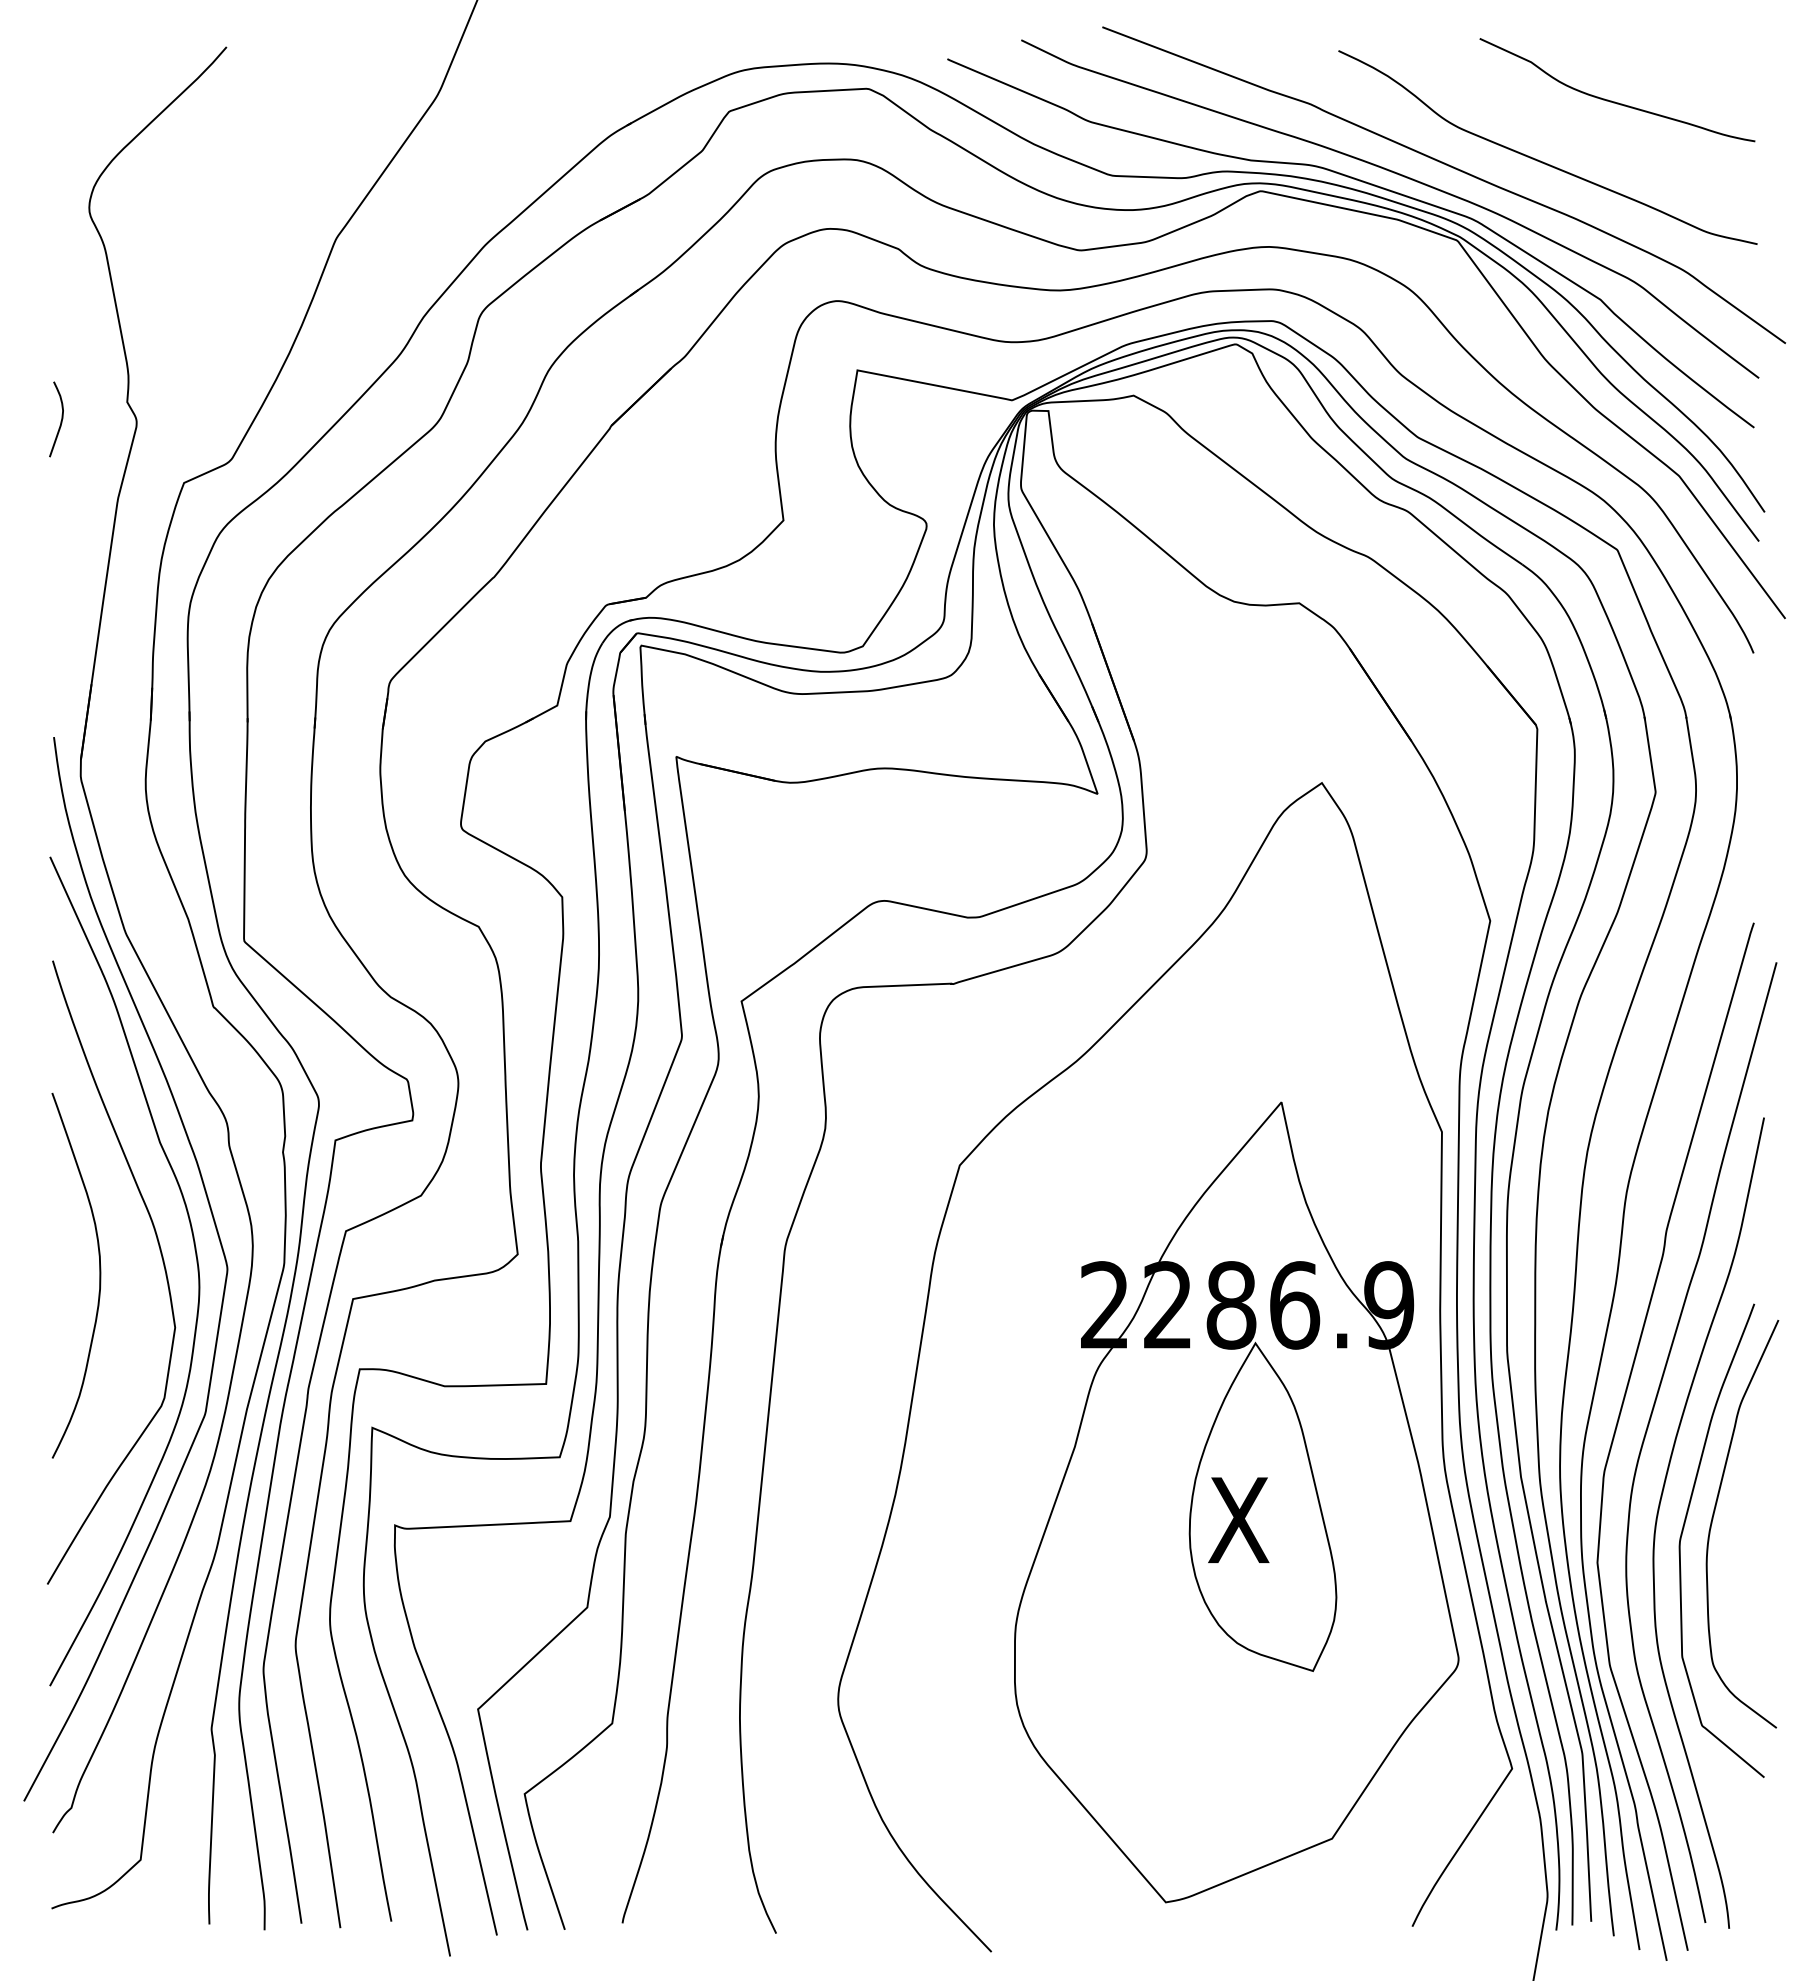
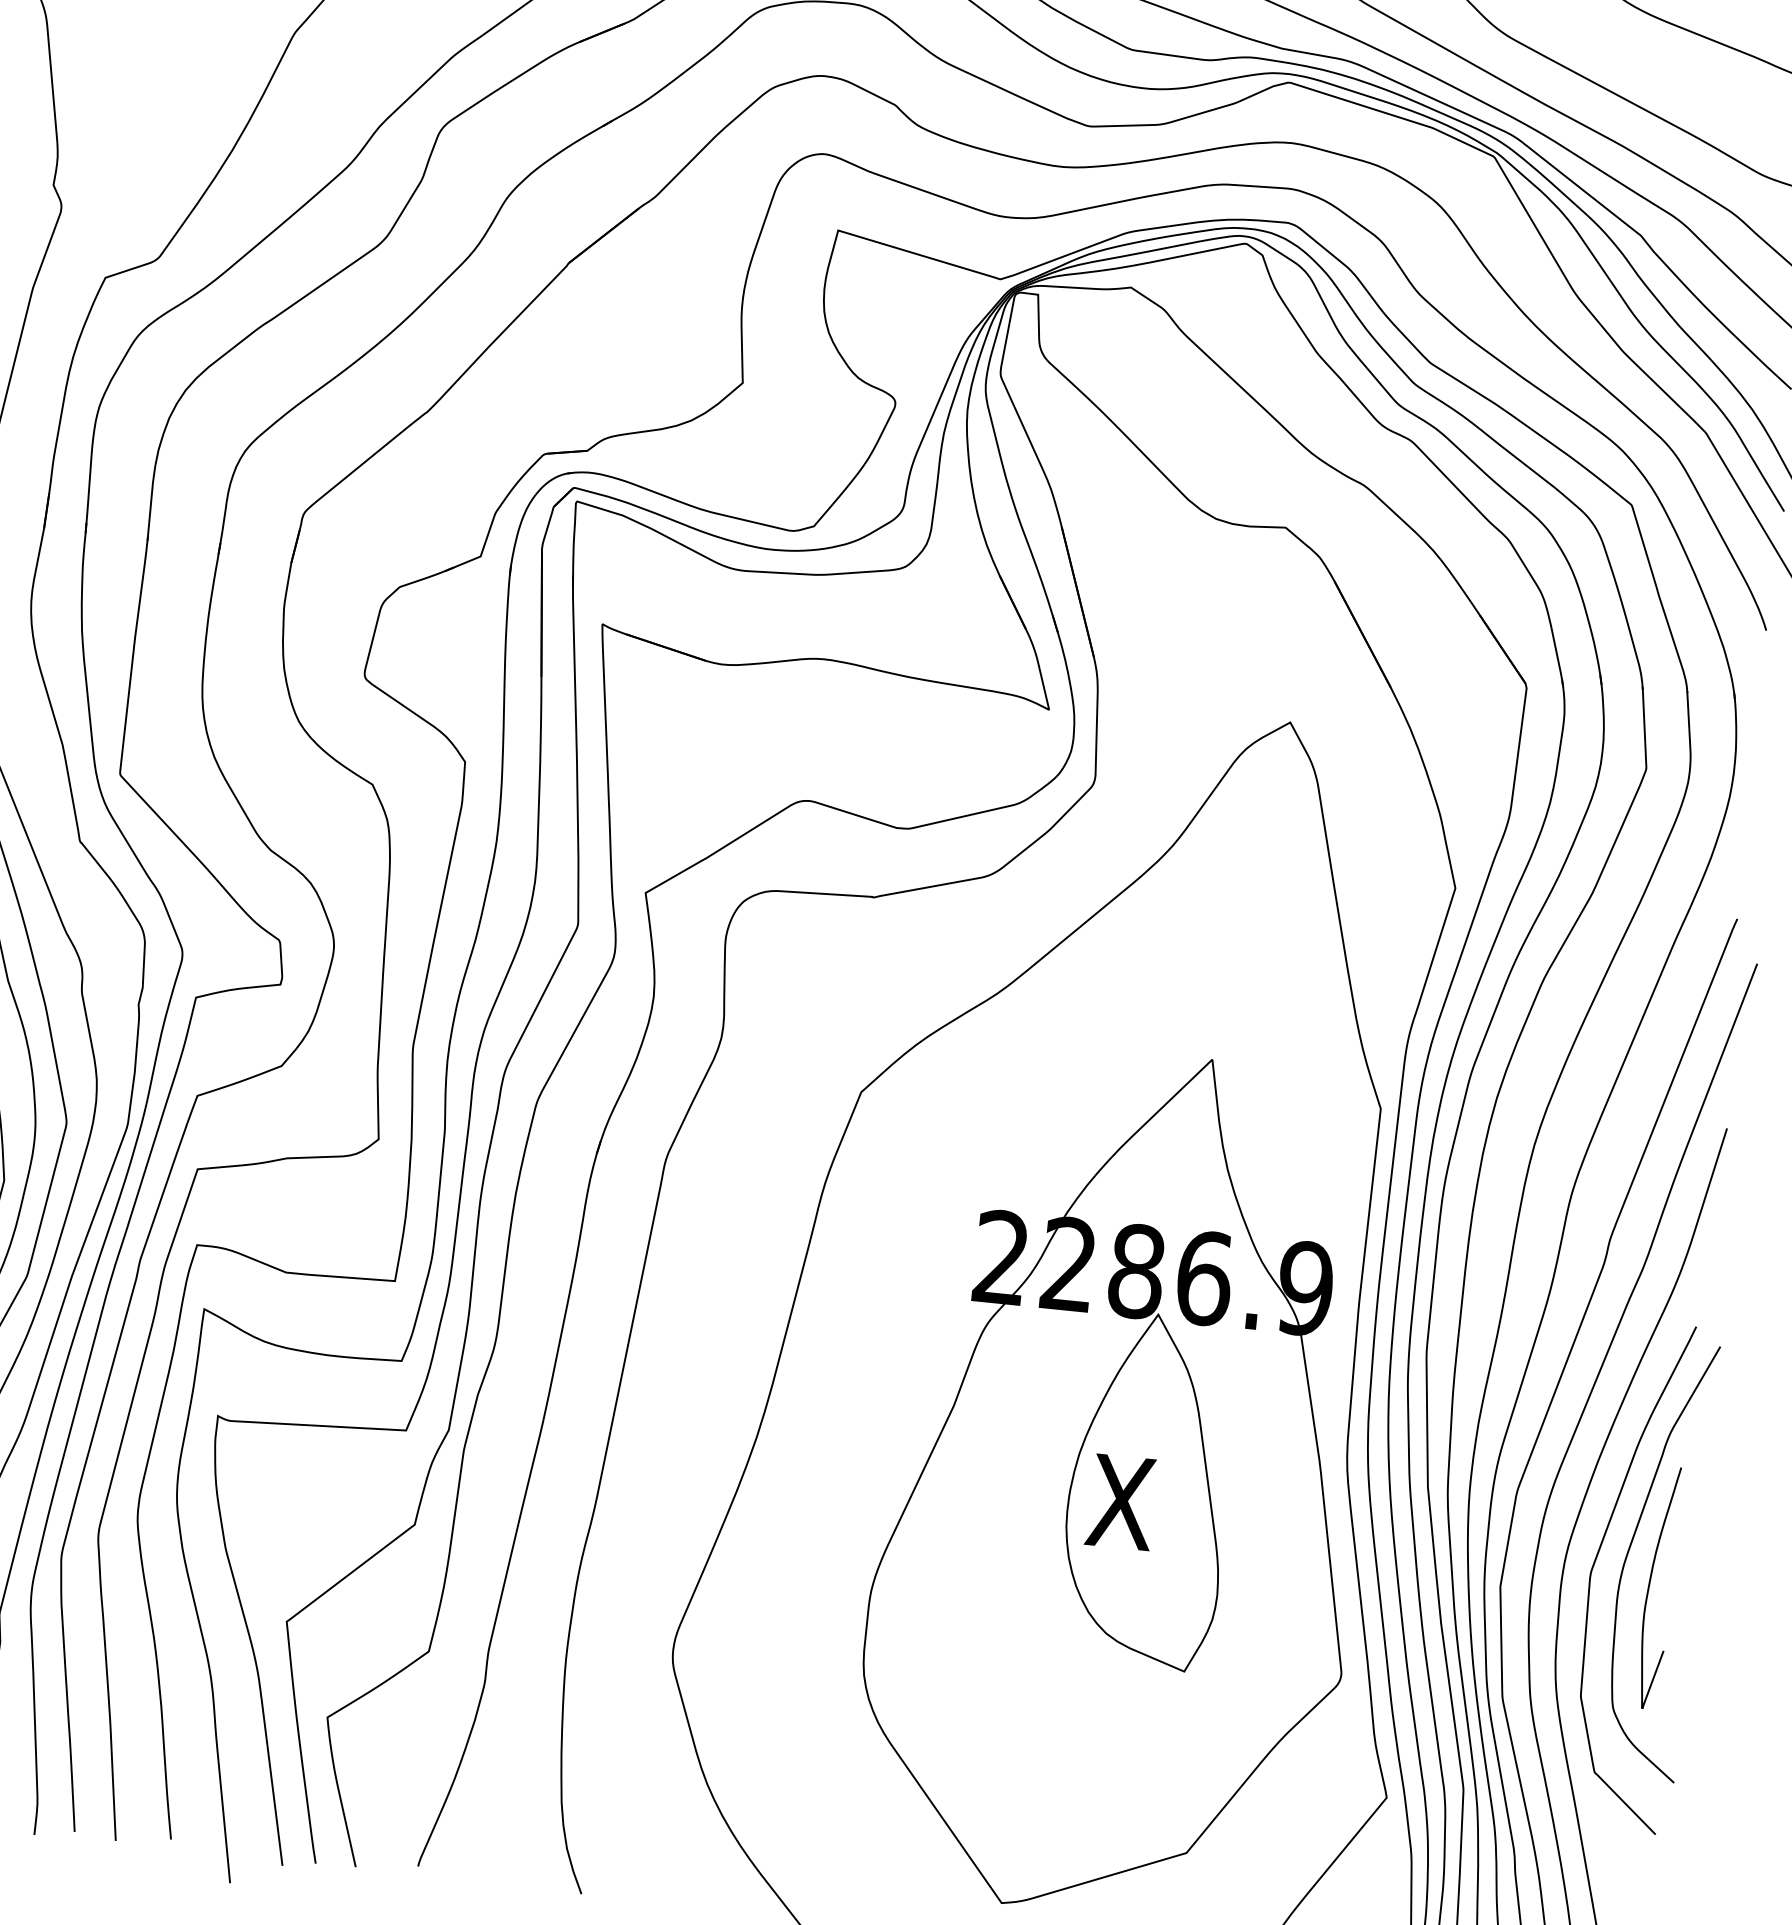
curve: (1735, 1548) -> (1649, 1586), added

